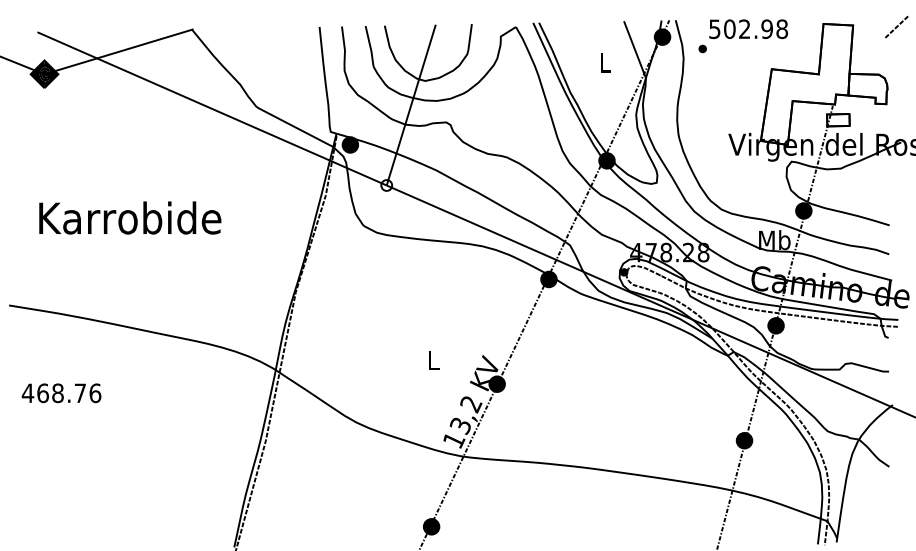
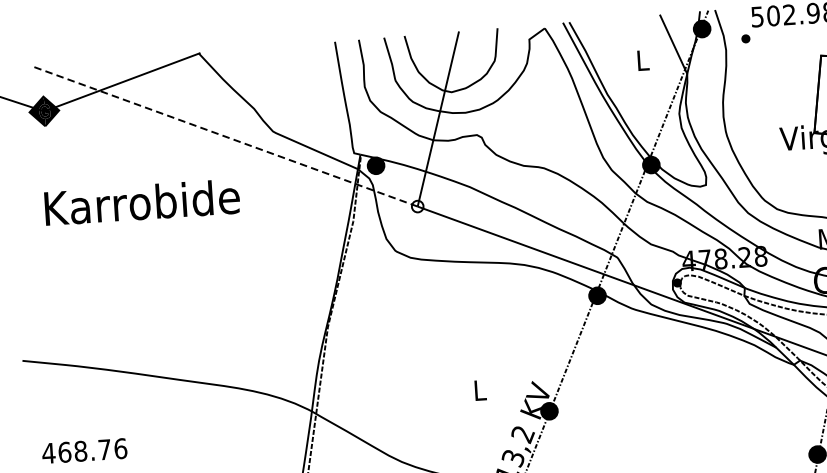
line: (211, 108) -> (225, 136), solid -> dashed
text: (130, 217) -> (142, 201), moved

